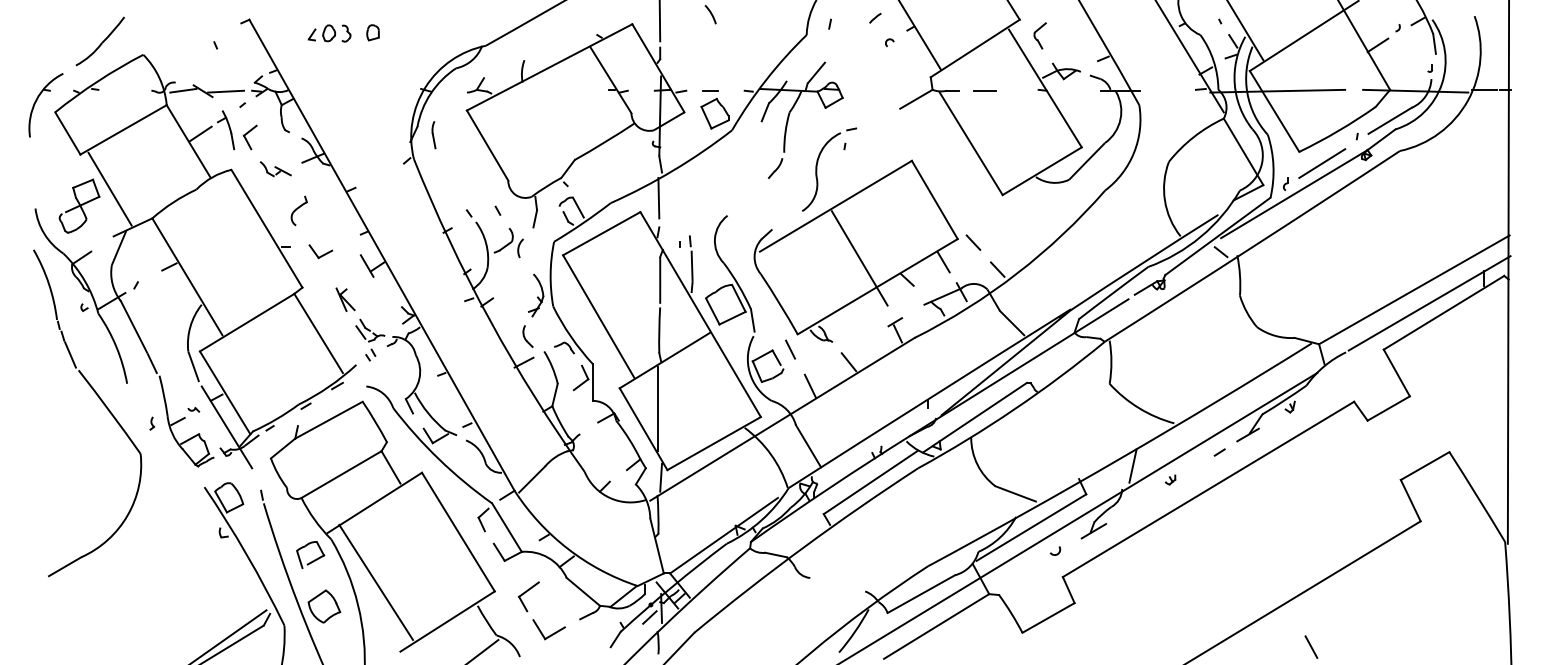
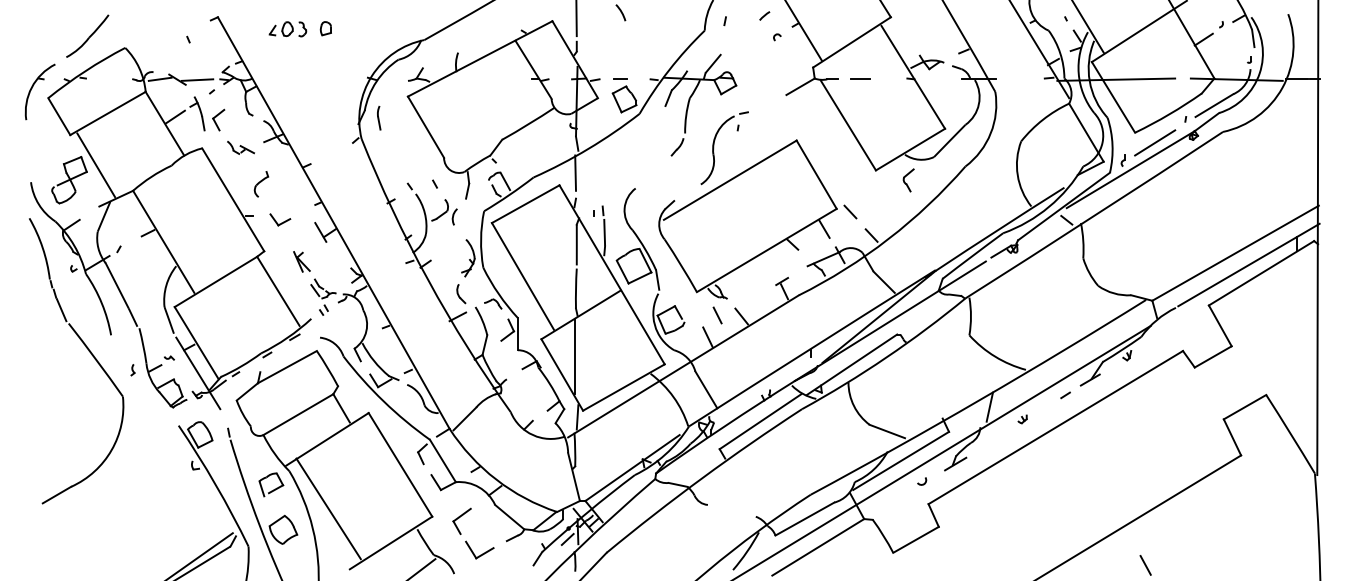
part: (1039, 36) -> (908, 180), moved
line: (859, 258) -> (750, 225), removed
line: (790, 349) -> (717, 315), moved

